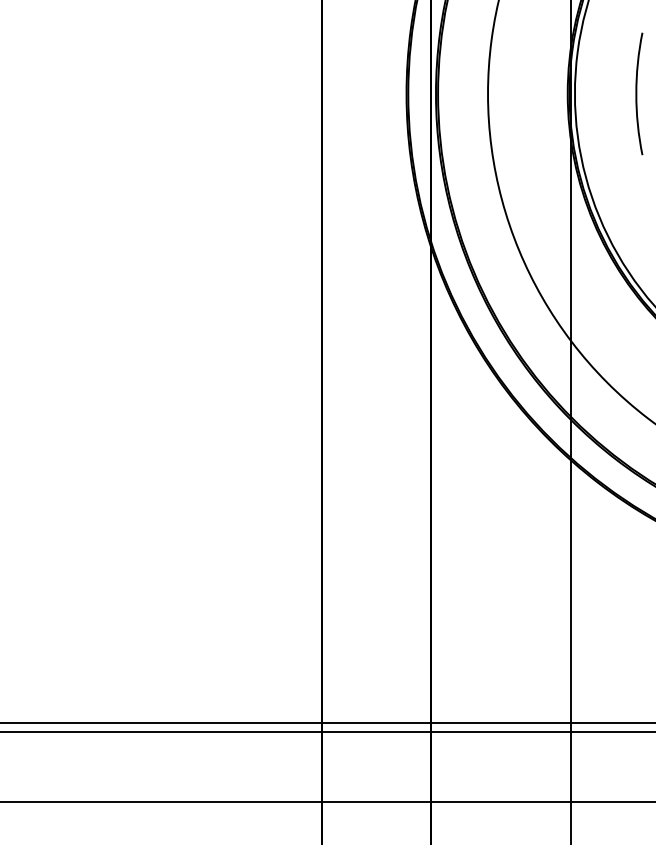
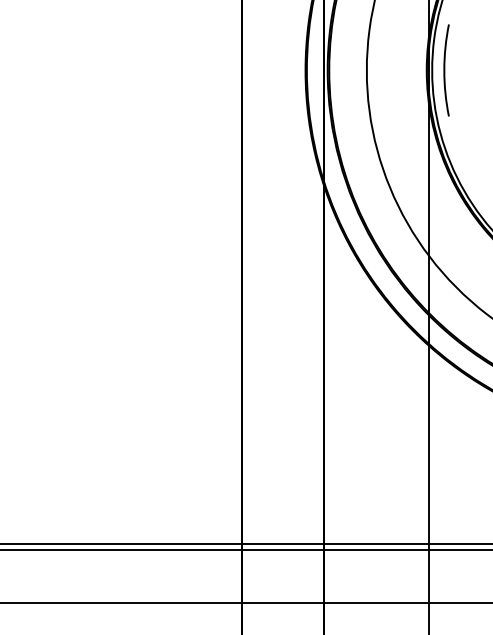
arc: (637, 93) -> (445, 70), moved

